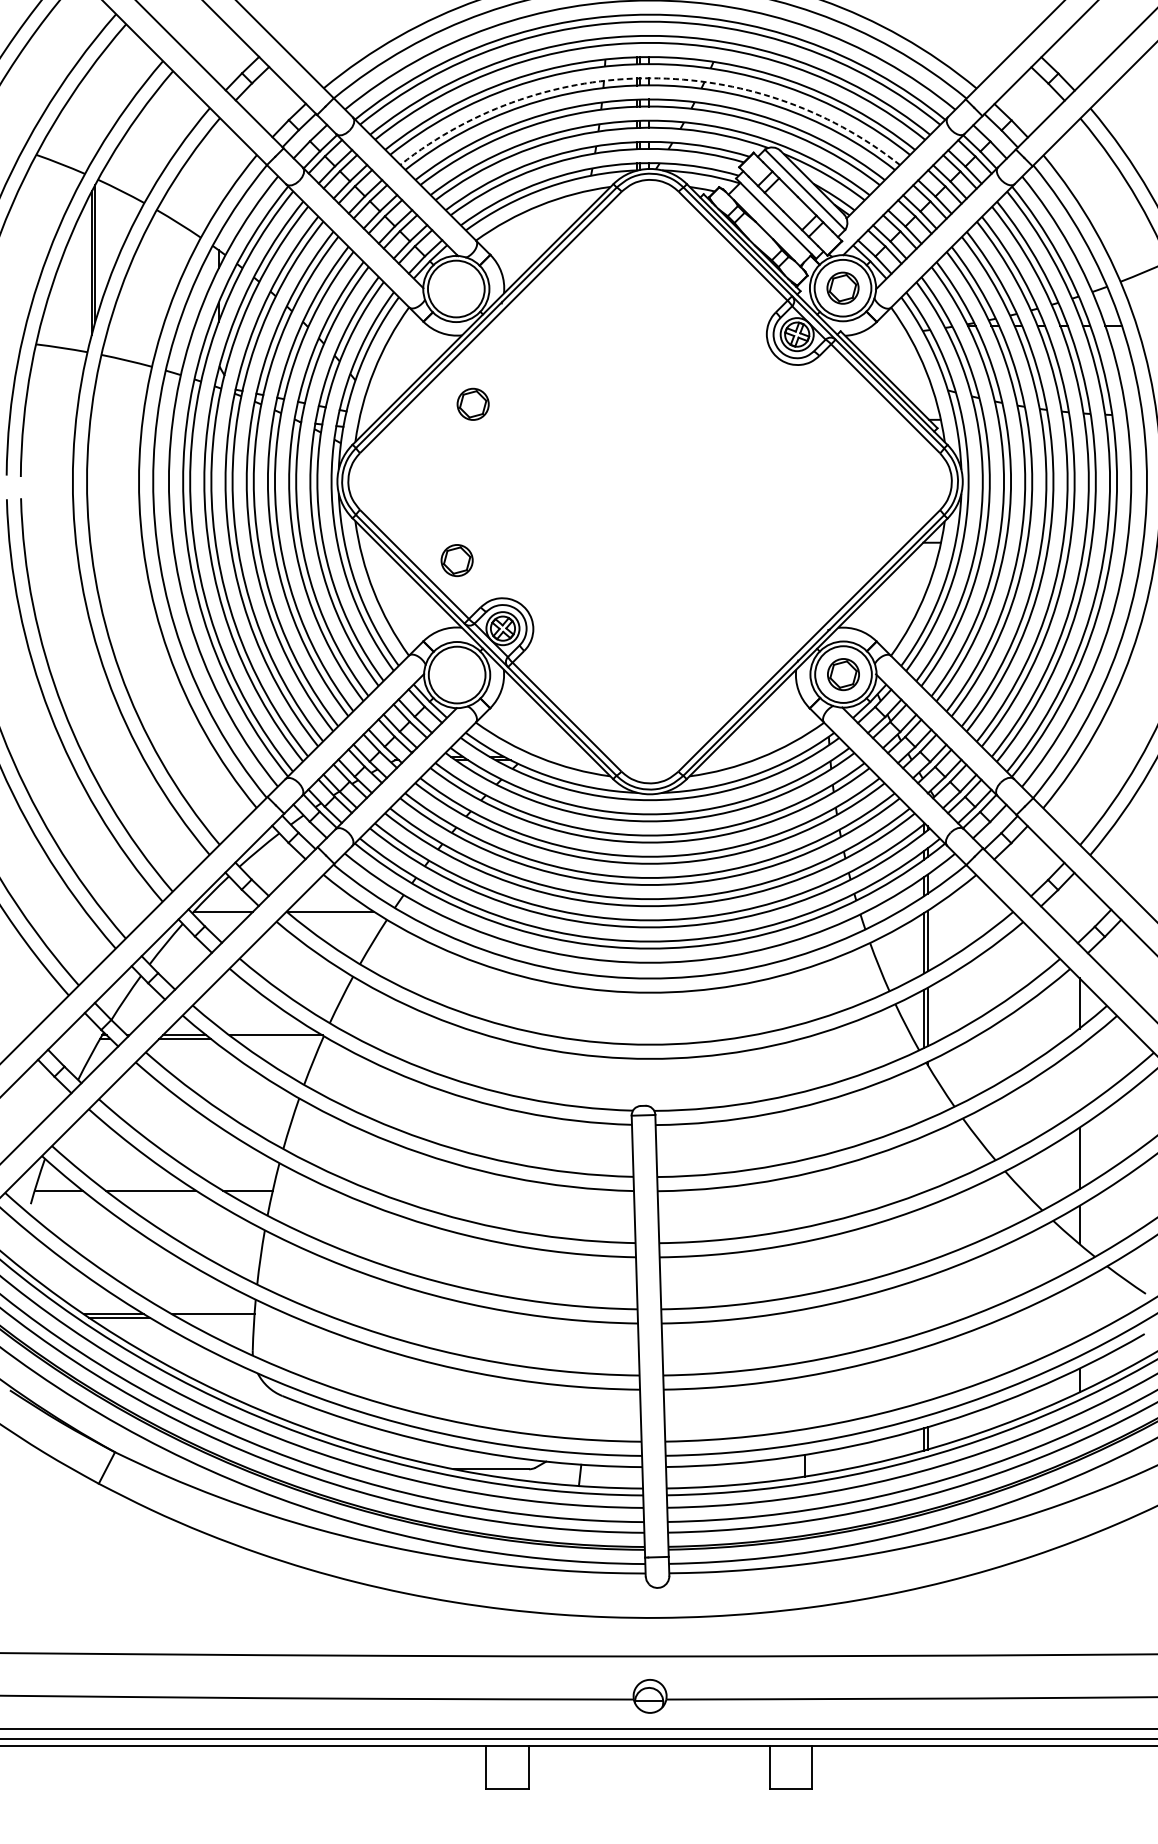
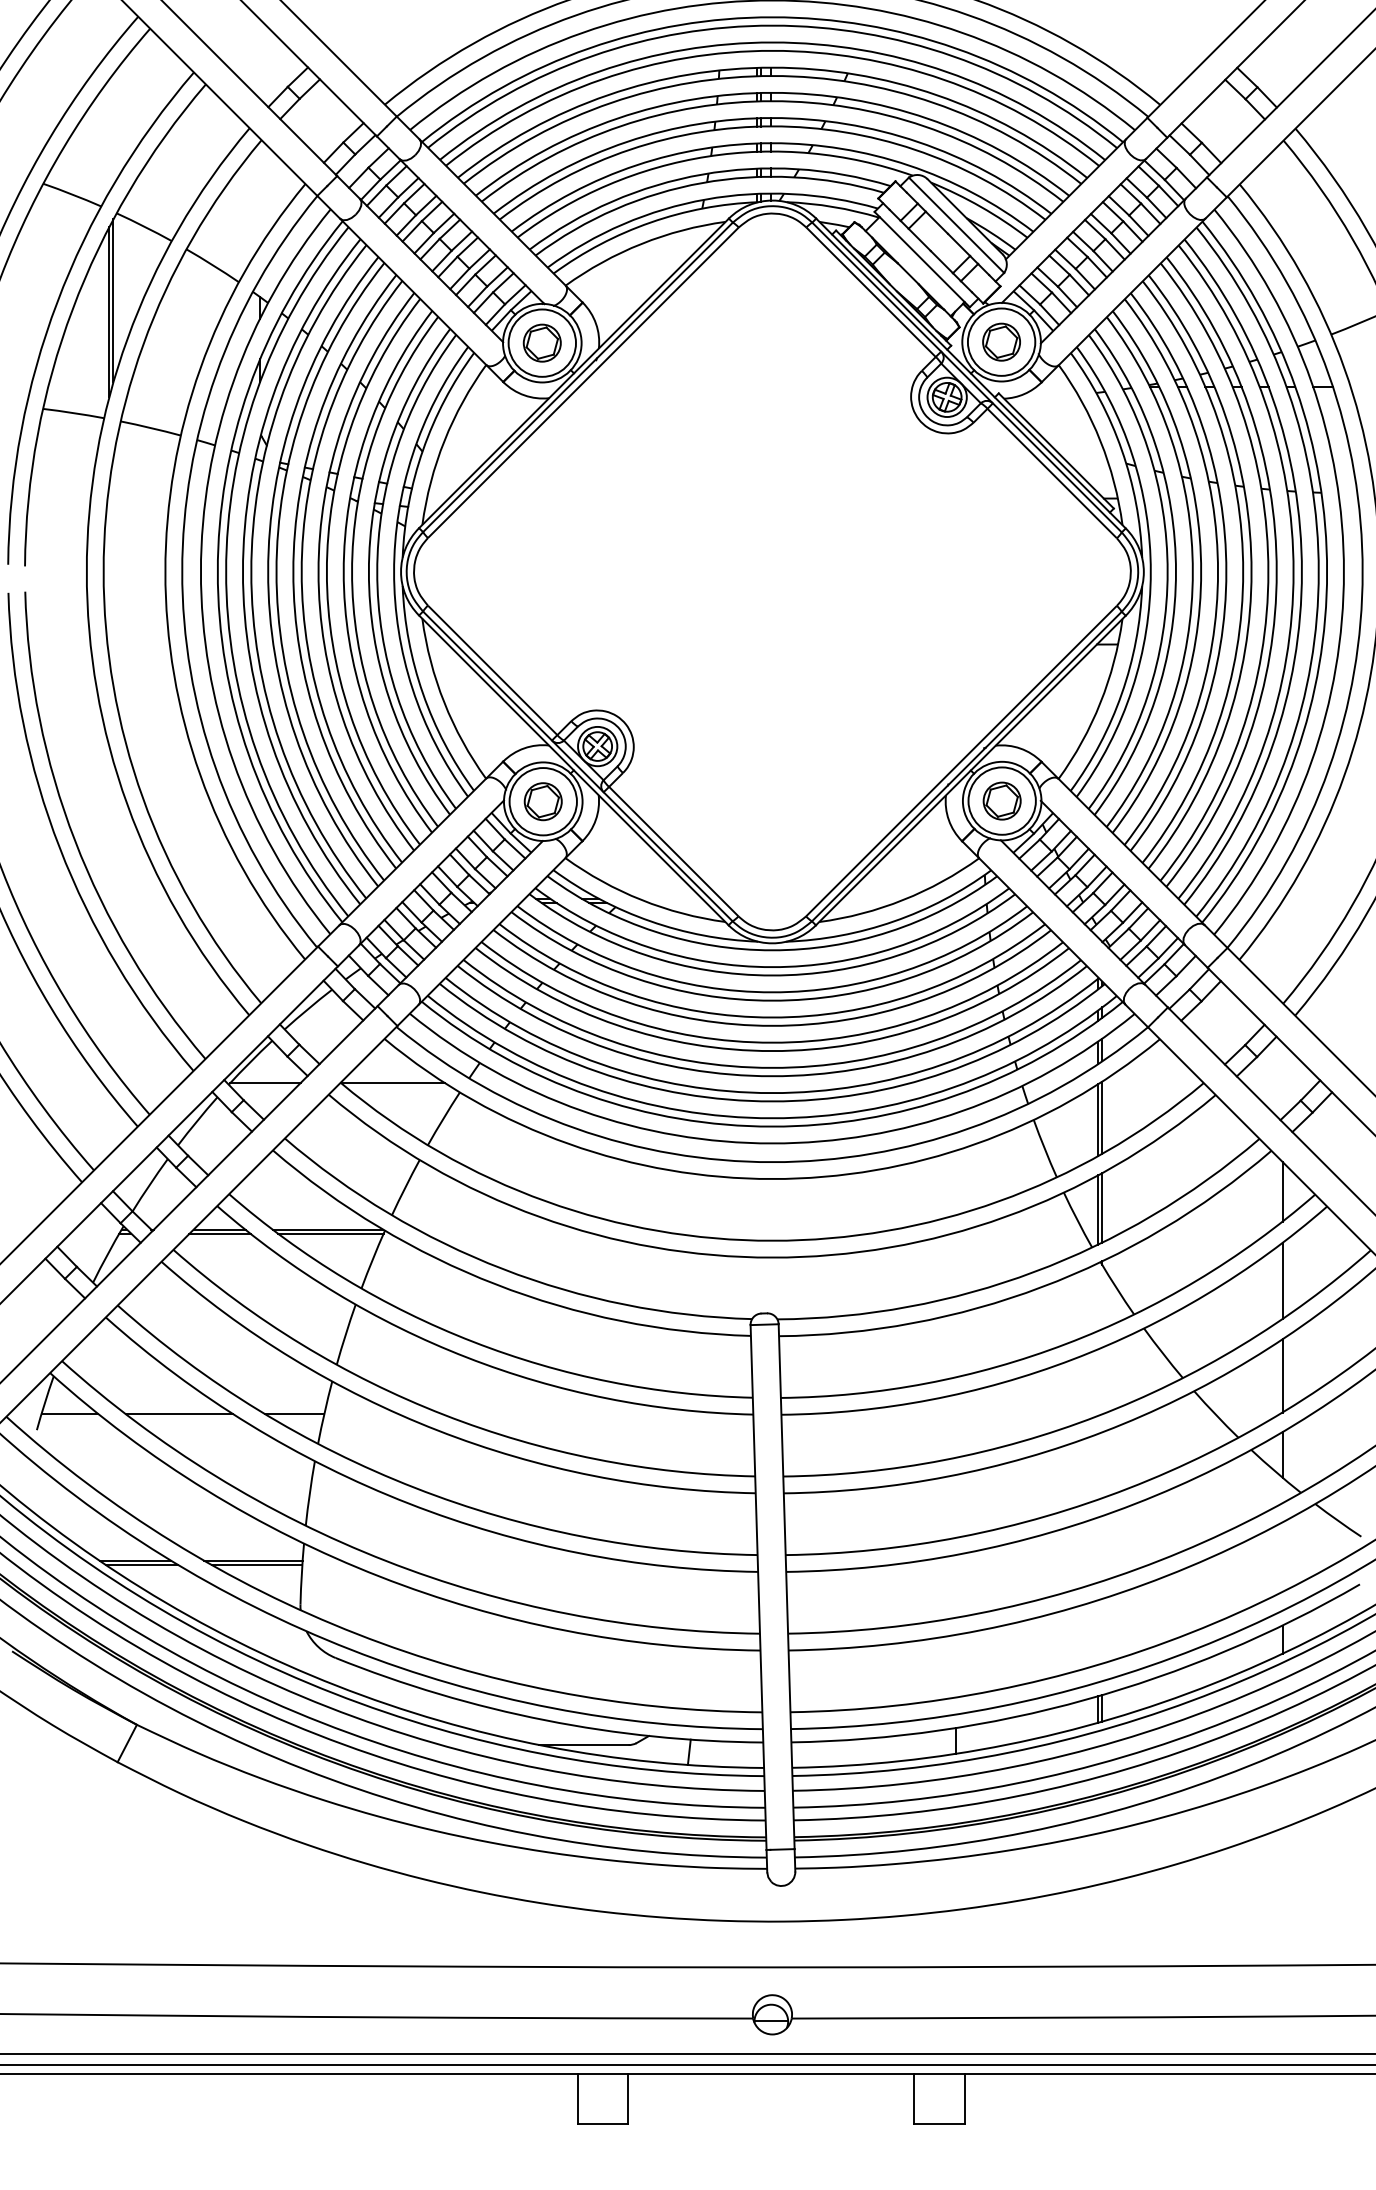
arc: (650, 77) -> (772, 92), dashed -> solid
part: (472, 403) -> (541, 342), moved
part: (456, 560) -> (542, 801), moved
line: (278, 1038) -> (330, 1233), added
line: (1079, 1078) -> (1282, 1280), added
line: (215, 1317) -> (256, 1564), added

